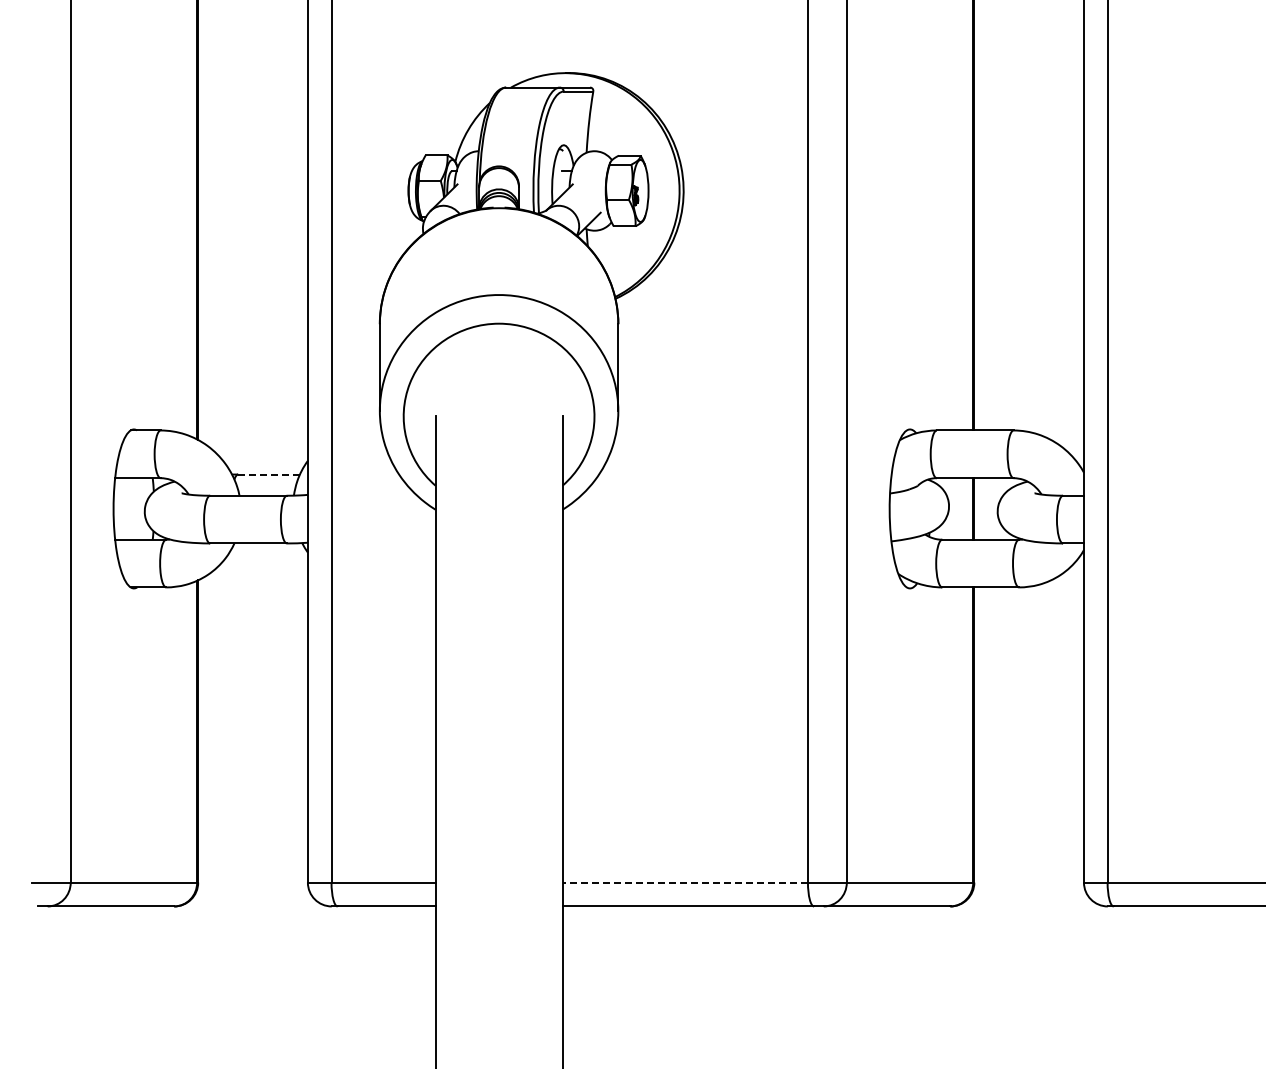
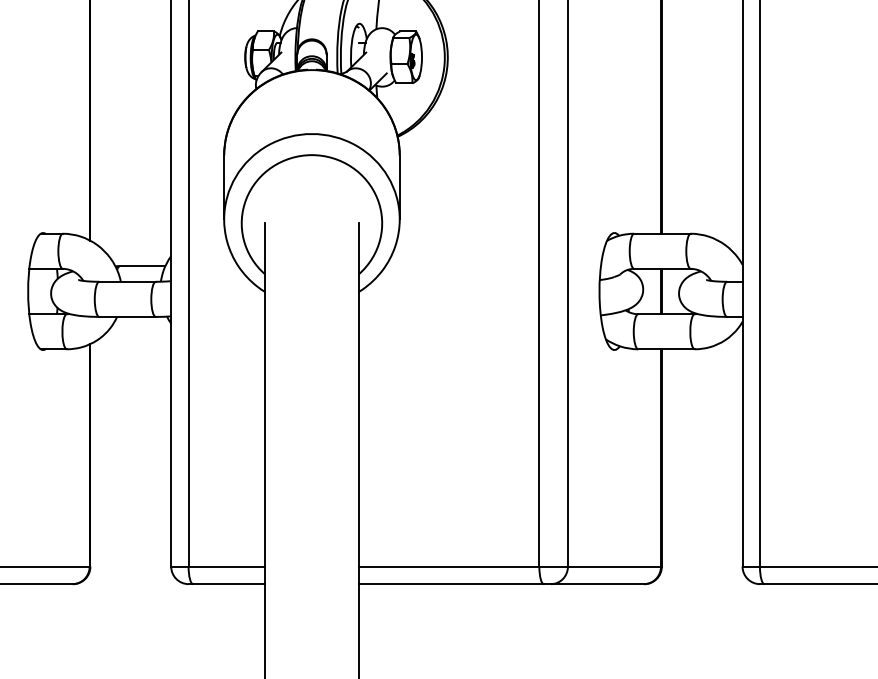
line: (269, 474) -> (142, 266), dashed -> solid
line: (685, 882) -> (449, 566), dashed -> solid

